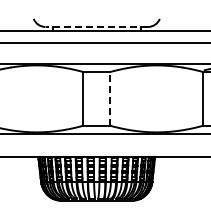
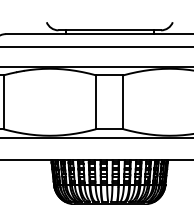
line: (96, 26) -> (109, 29), dashed -> solid
line: (110, 98) -> (123, 101), dashed -> solid

